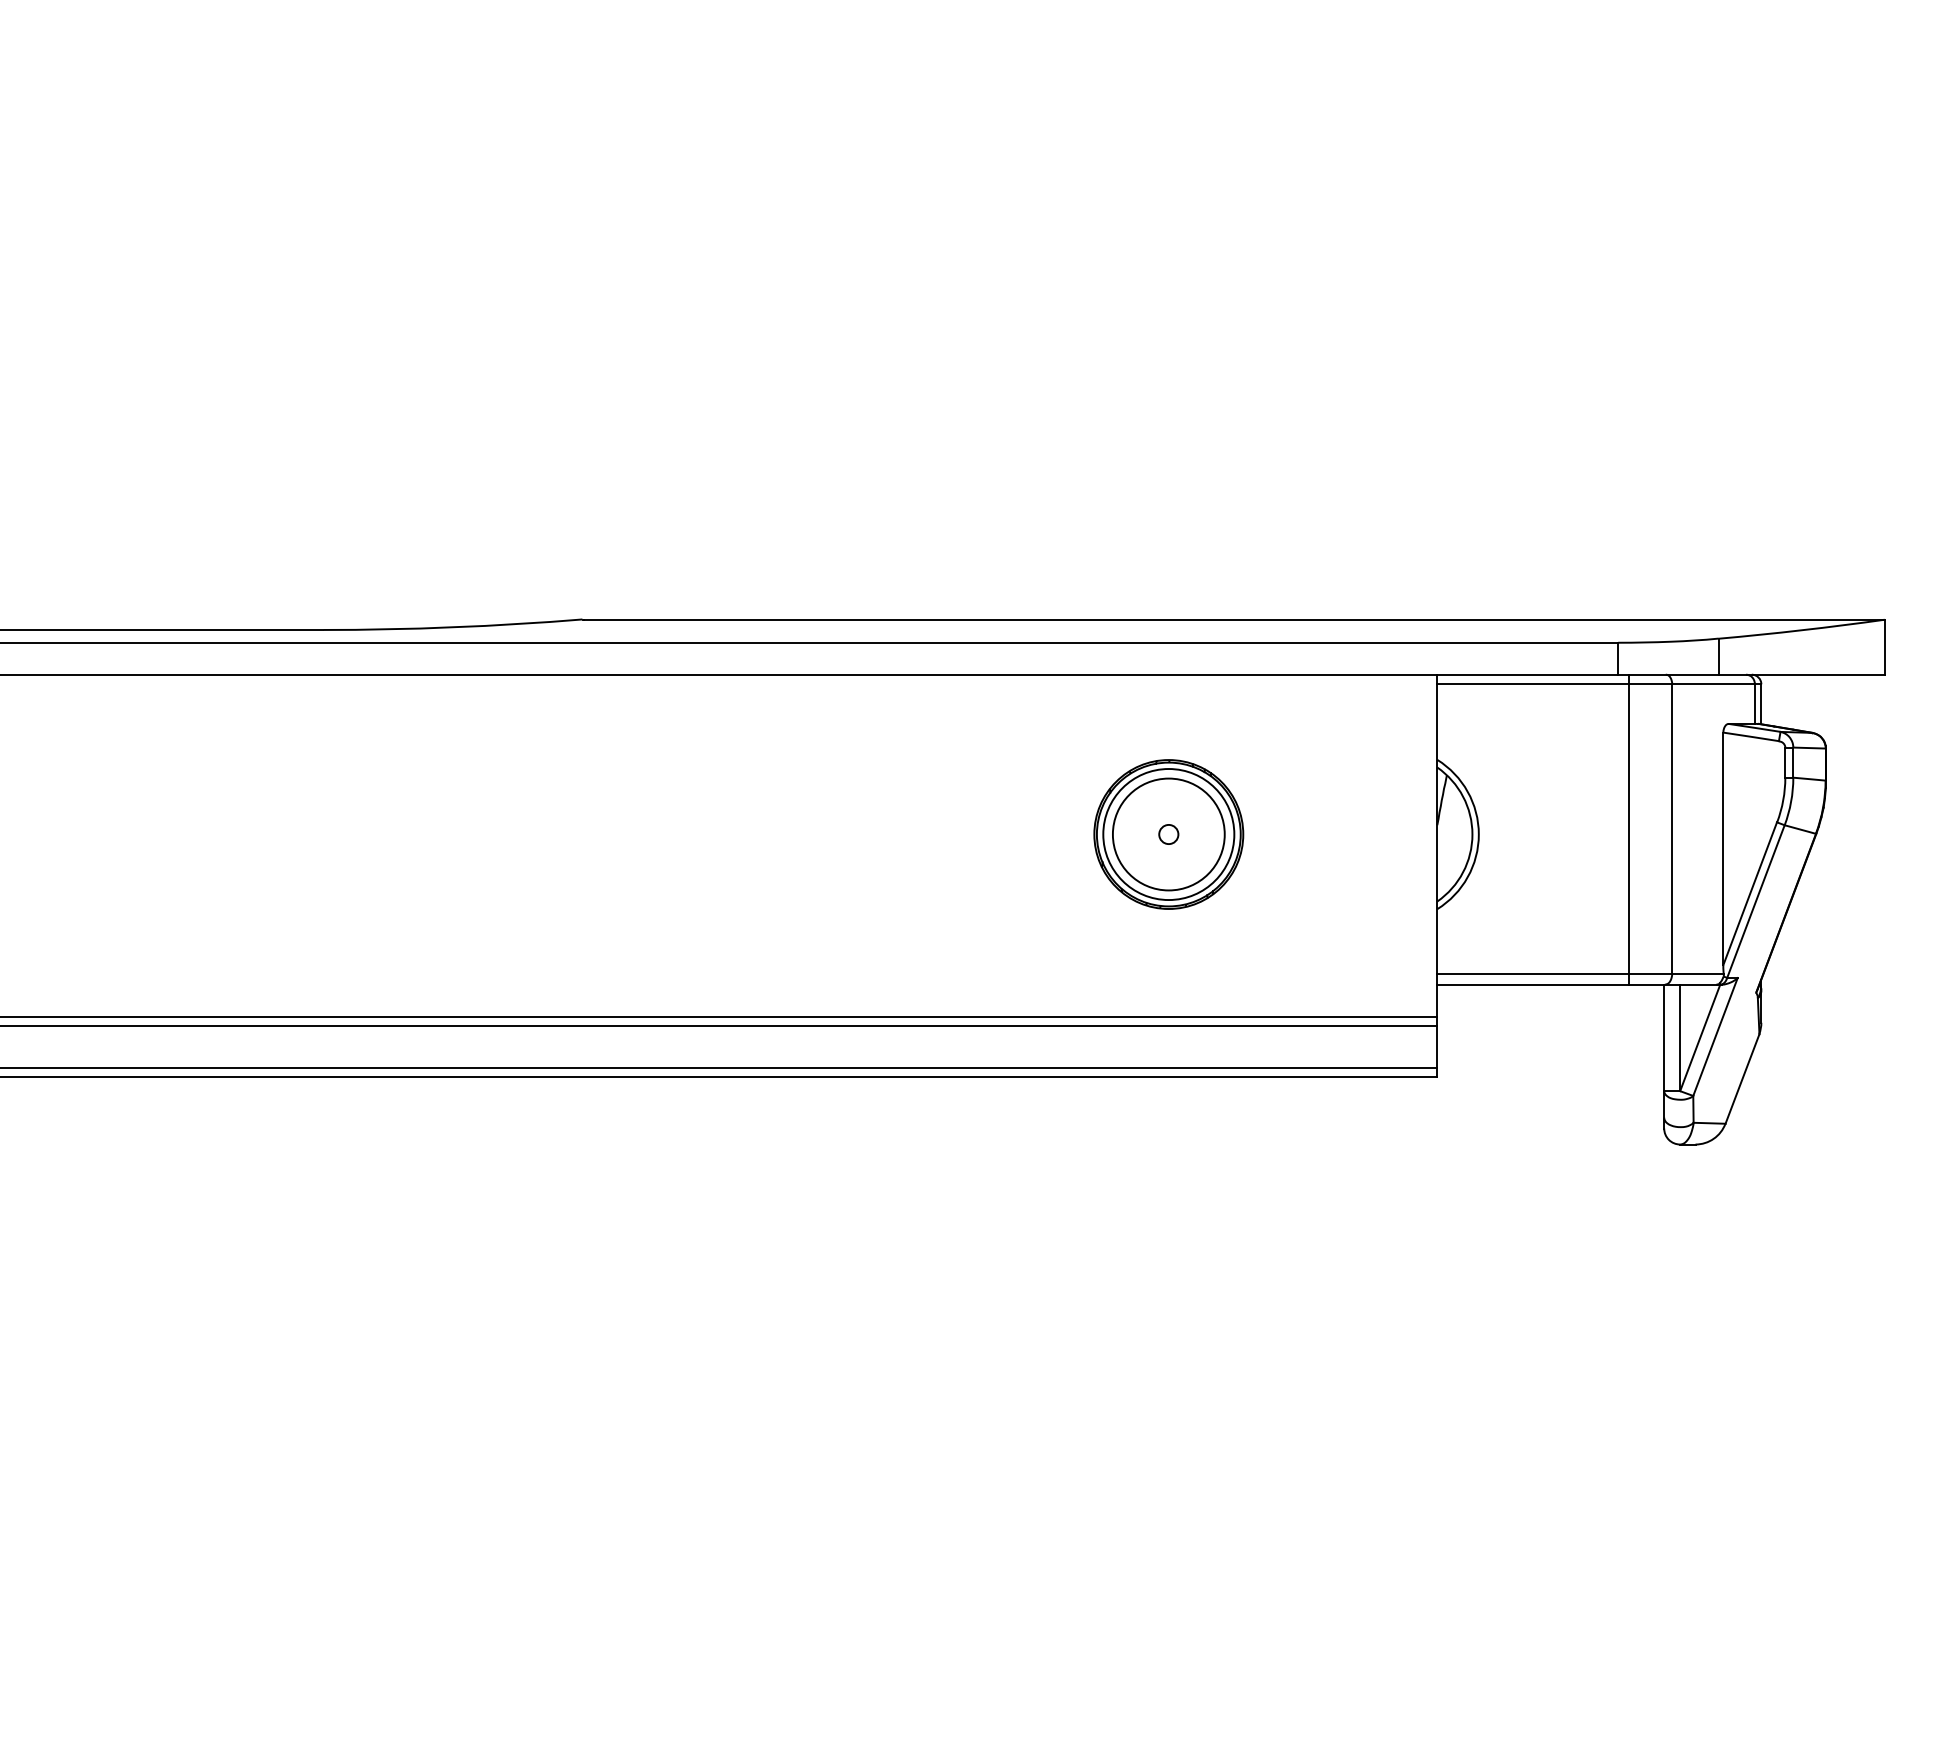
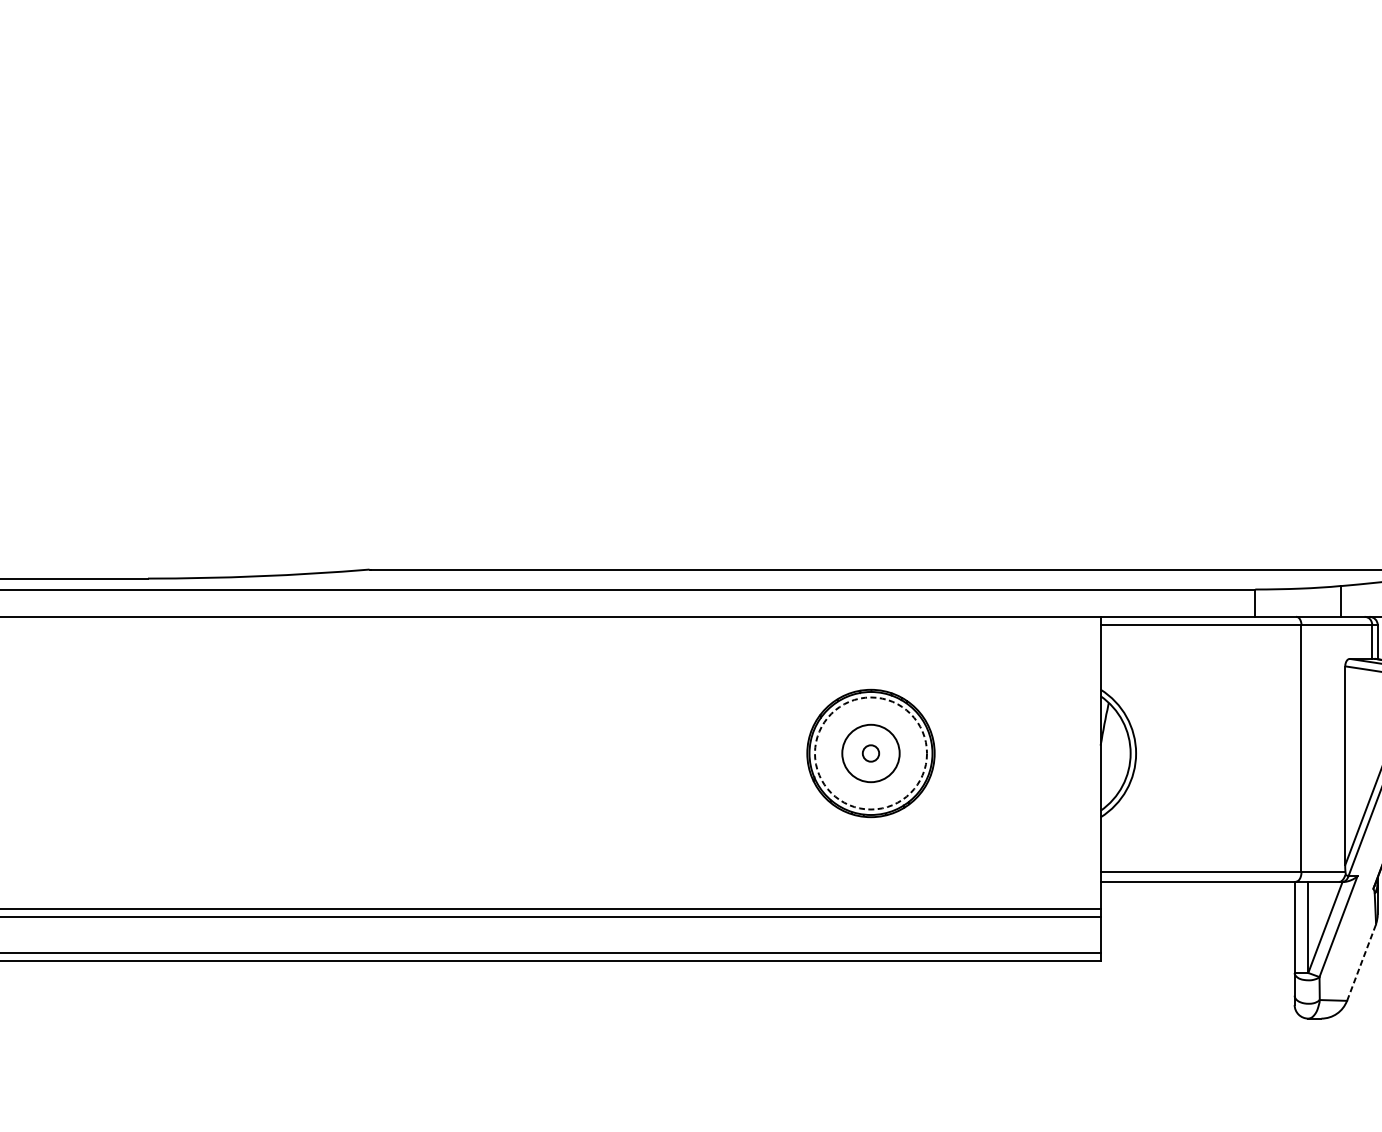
line: (1629, 829) -> (1264, 749), removed
circle: (1168, 834) -> (870, 753), size x0.6
circle: (1168, 834) -> (870, 753), solid -> dashed
line: (1742, 1079) -> (1361, 963), solid -> dashed

